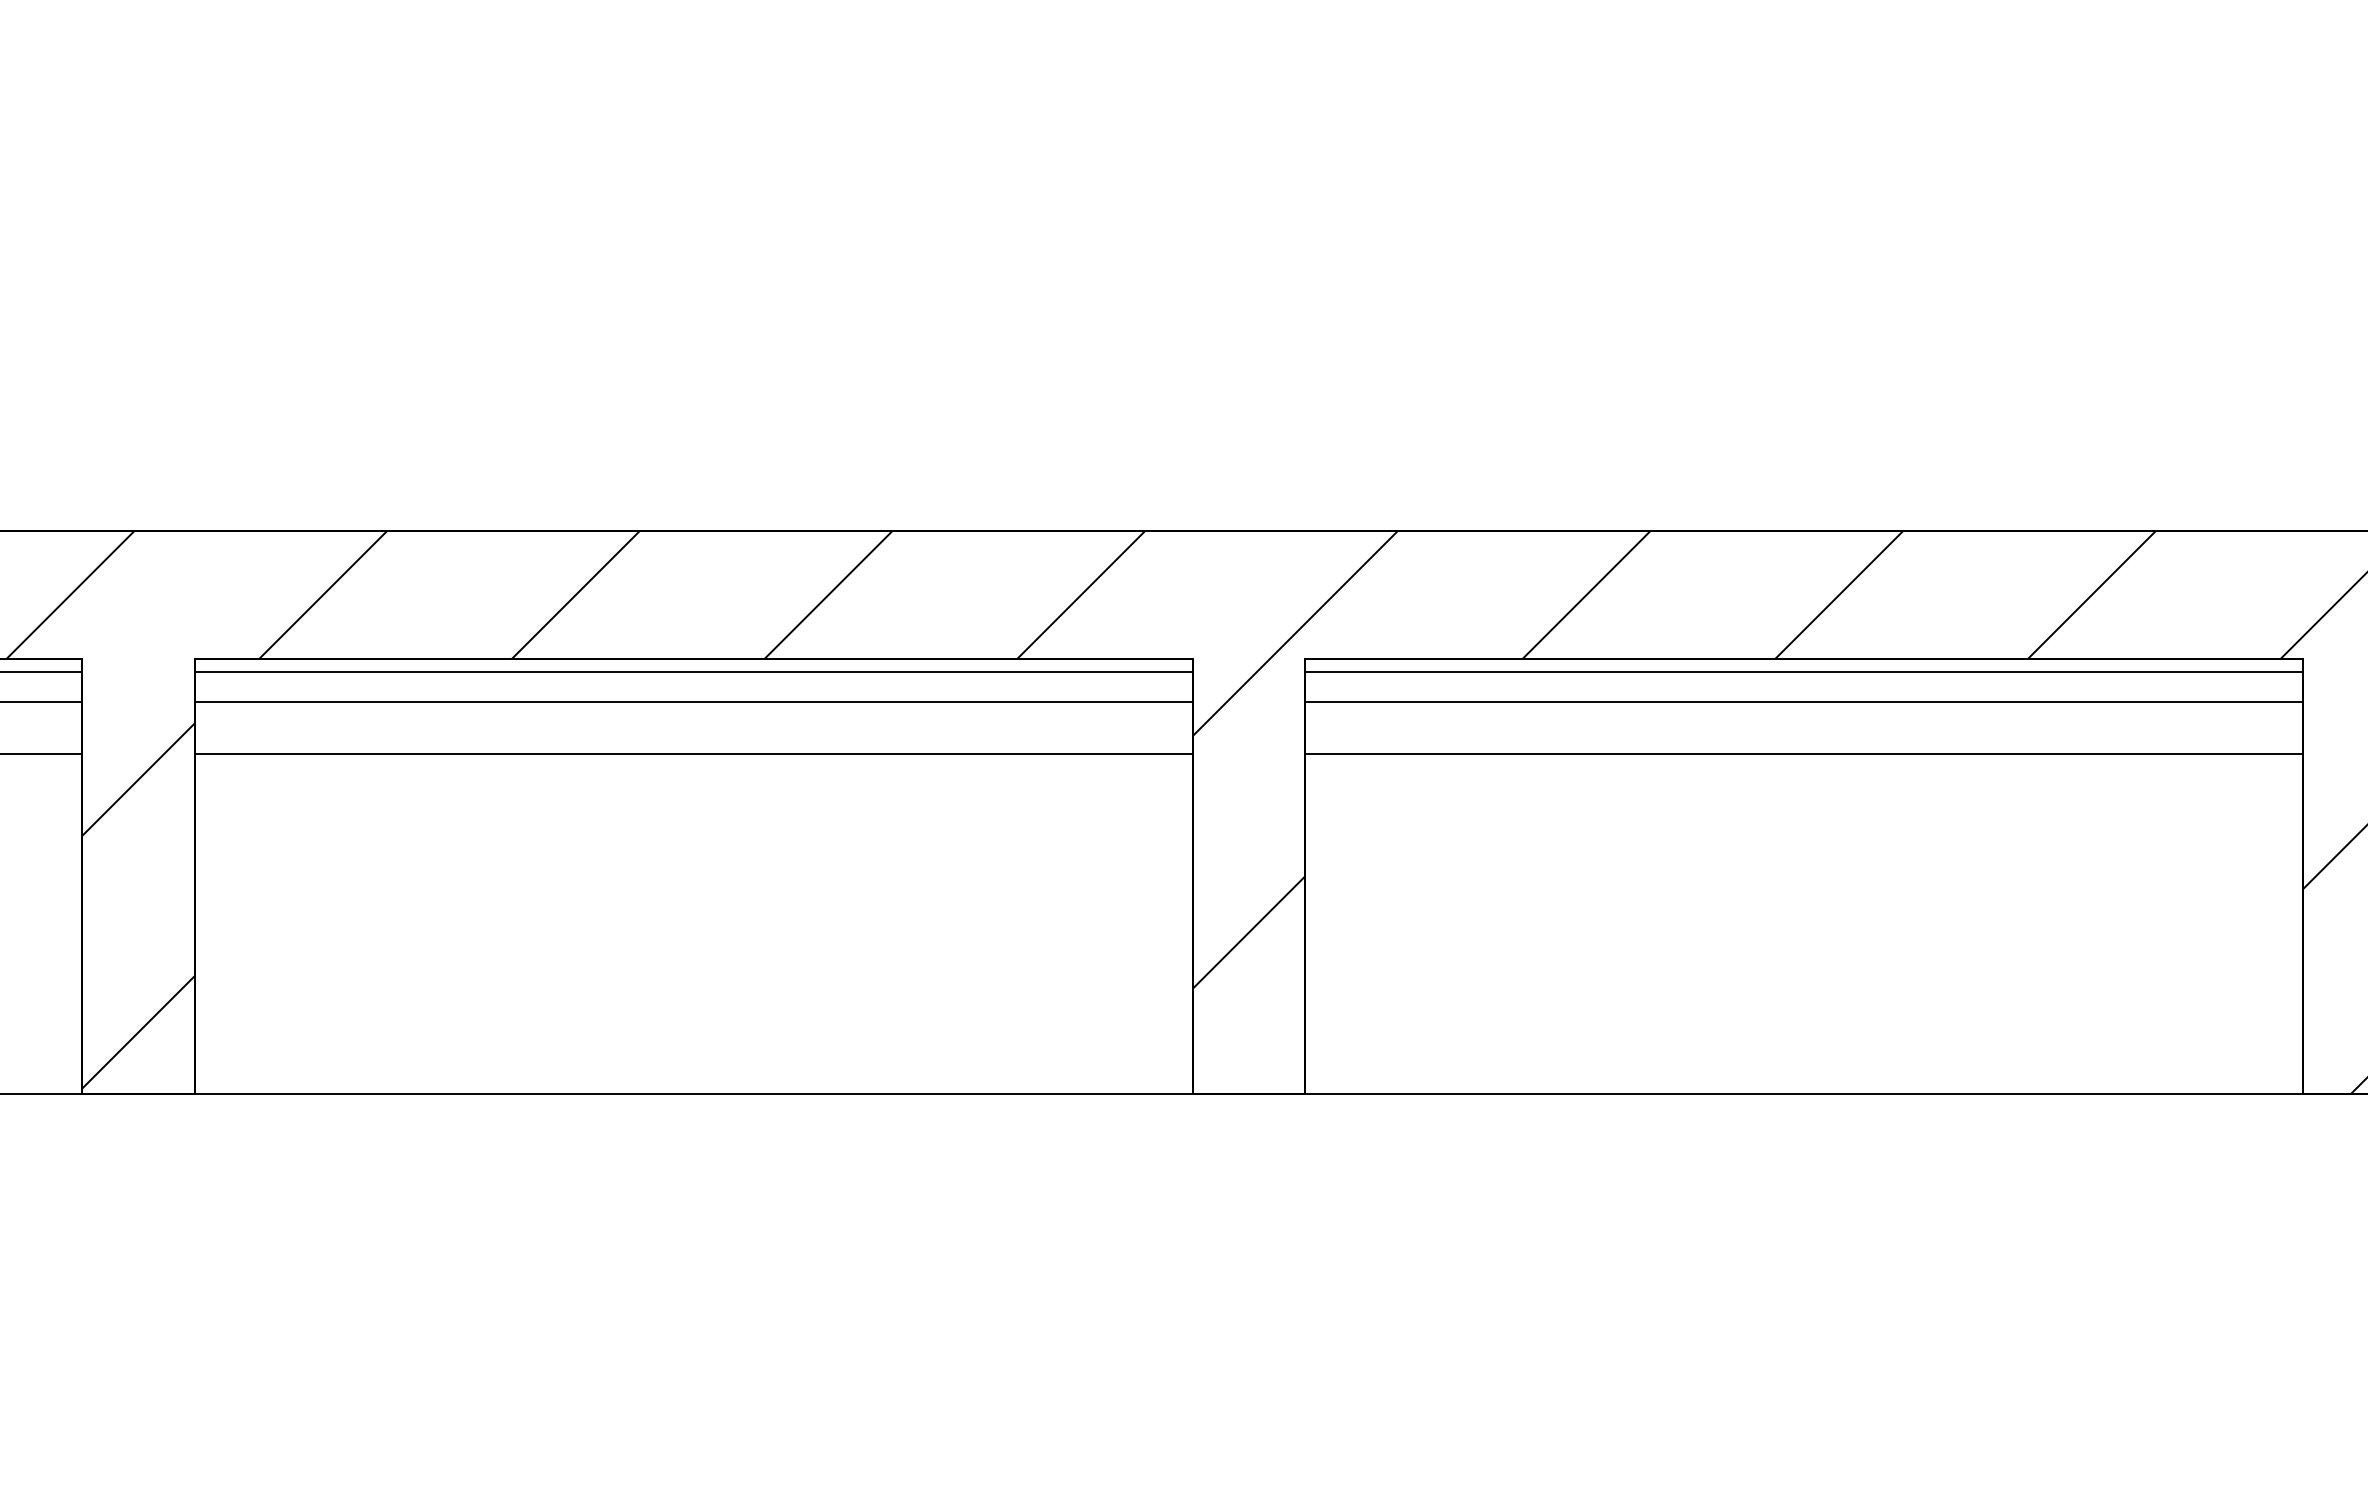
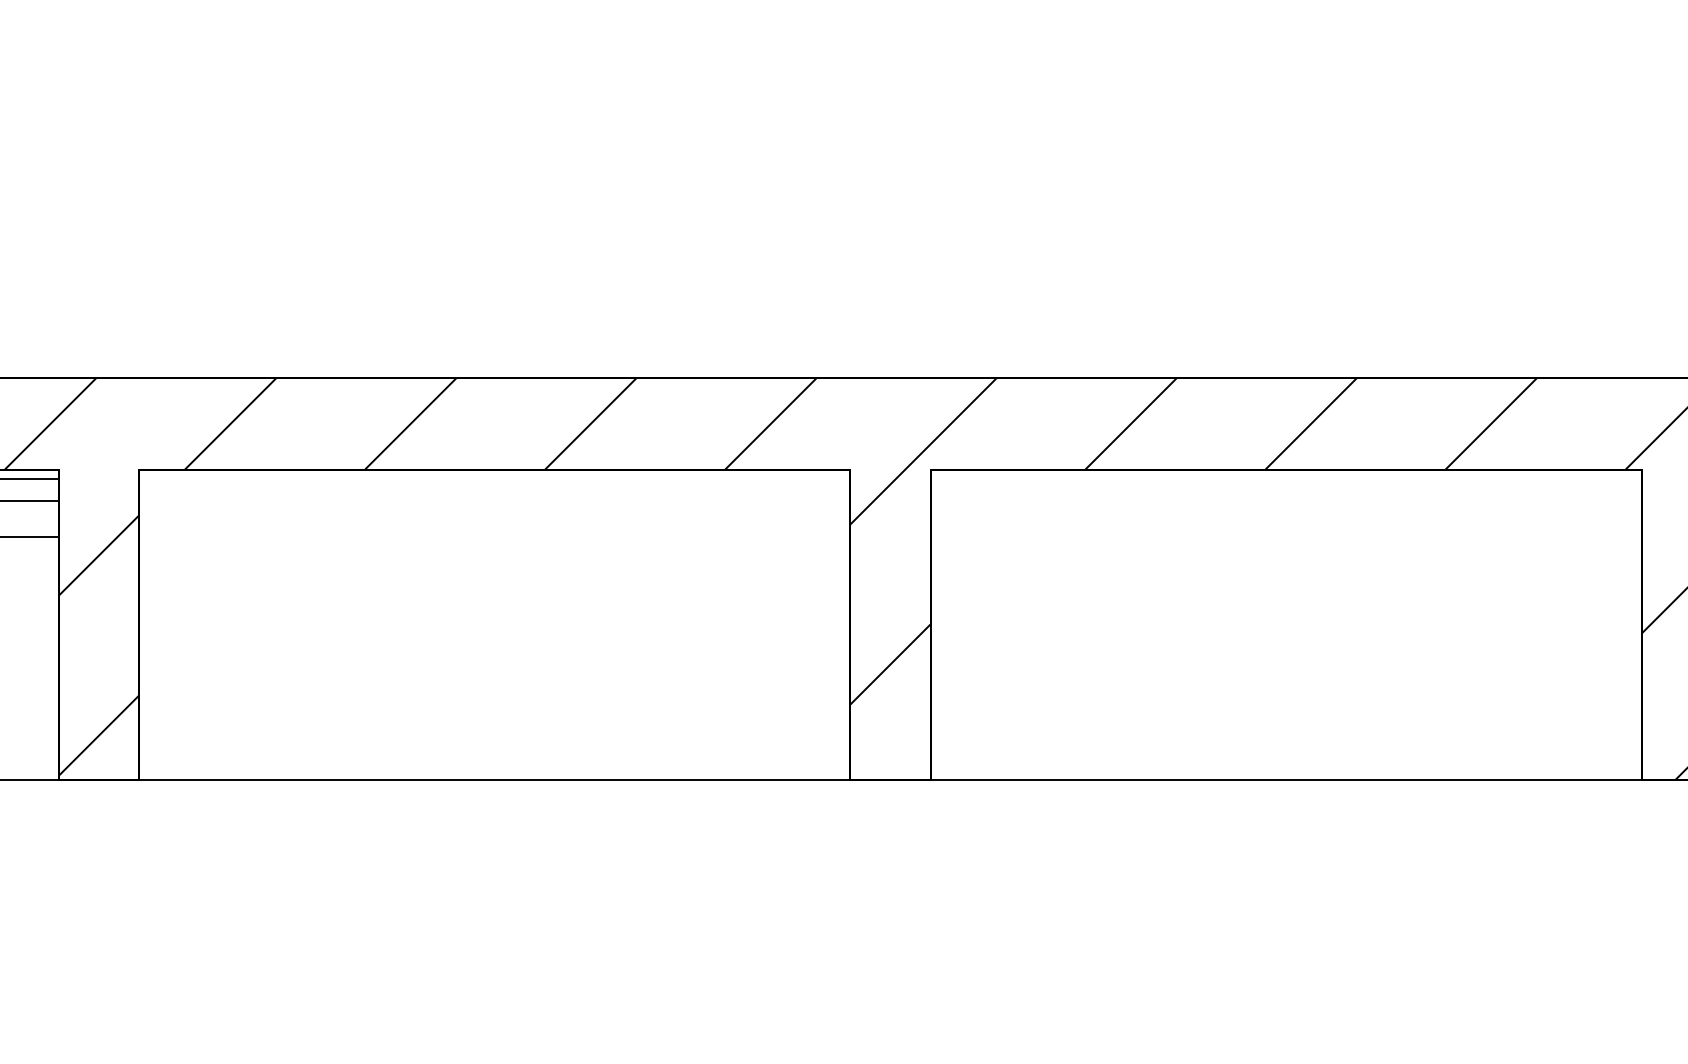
line: (693, 671) -> (494, 478), removed
line: (1804, 671) -> (1286, 478), removed
line: (693, 702) -> (494, 500), removed
line: (1804, 702) -> (1286, 500), removed
line: (693, 754) -> (494, 537), removed
line: (1804, 754) -> (1286, 537), removed

